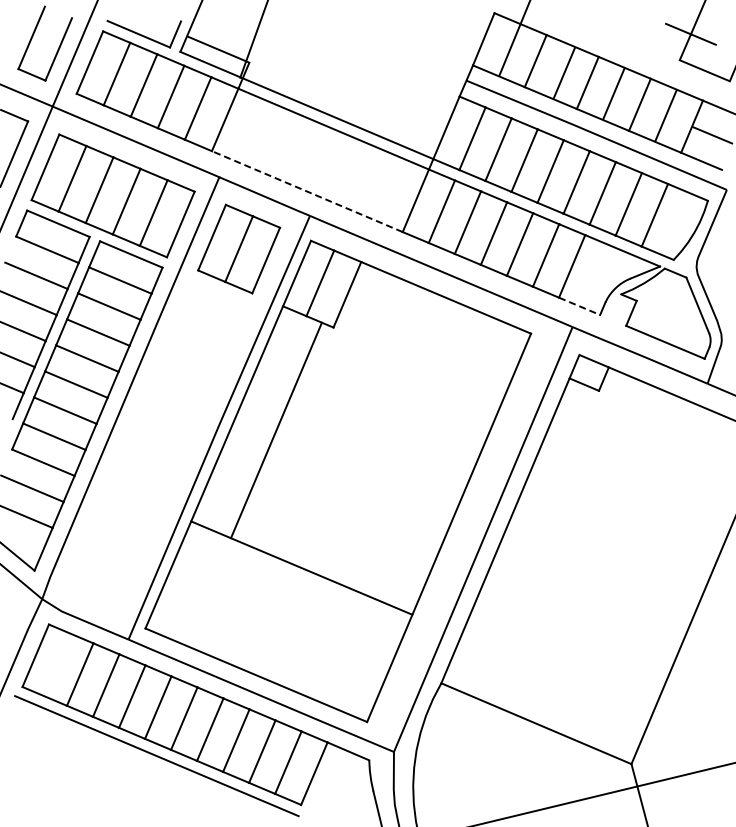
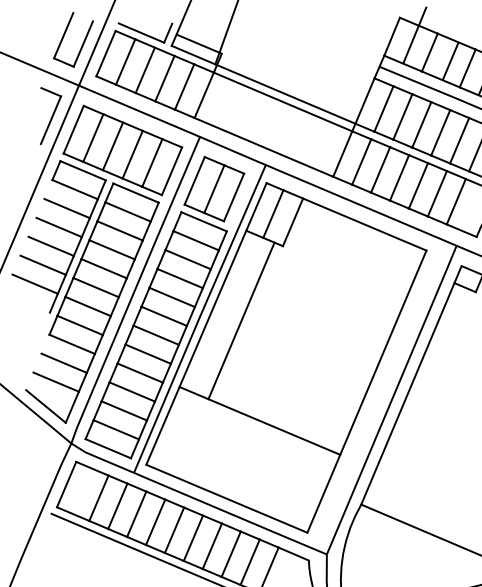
line: (307, 191) -> (264, 147), dashed -> solid
line: (580, 306) -> (462, 230), dashed -> solid
part: (158, 449) -> (155, 334), added

